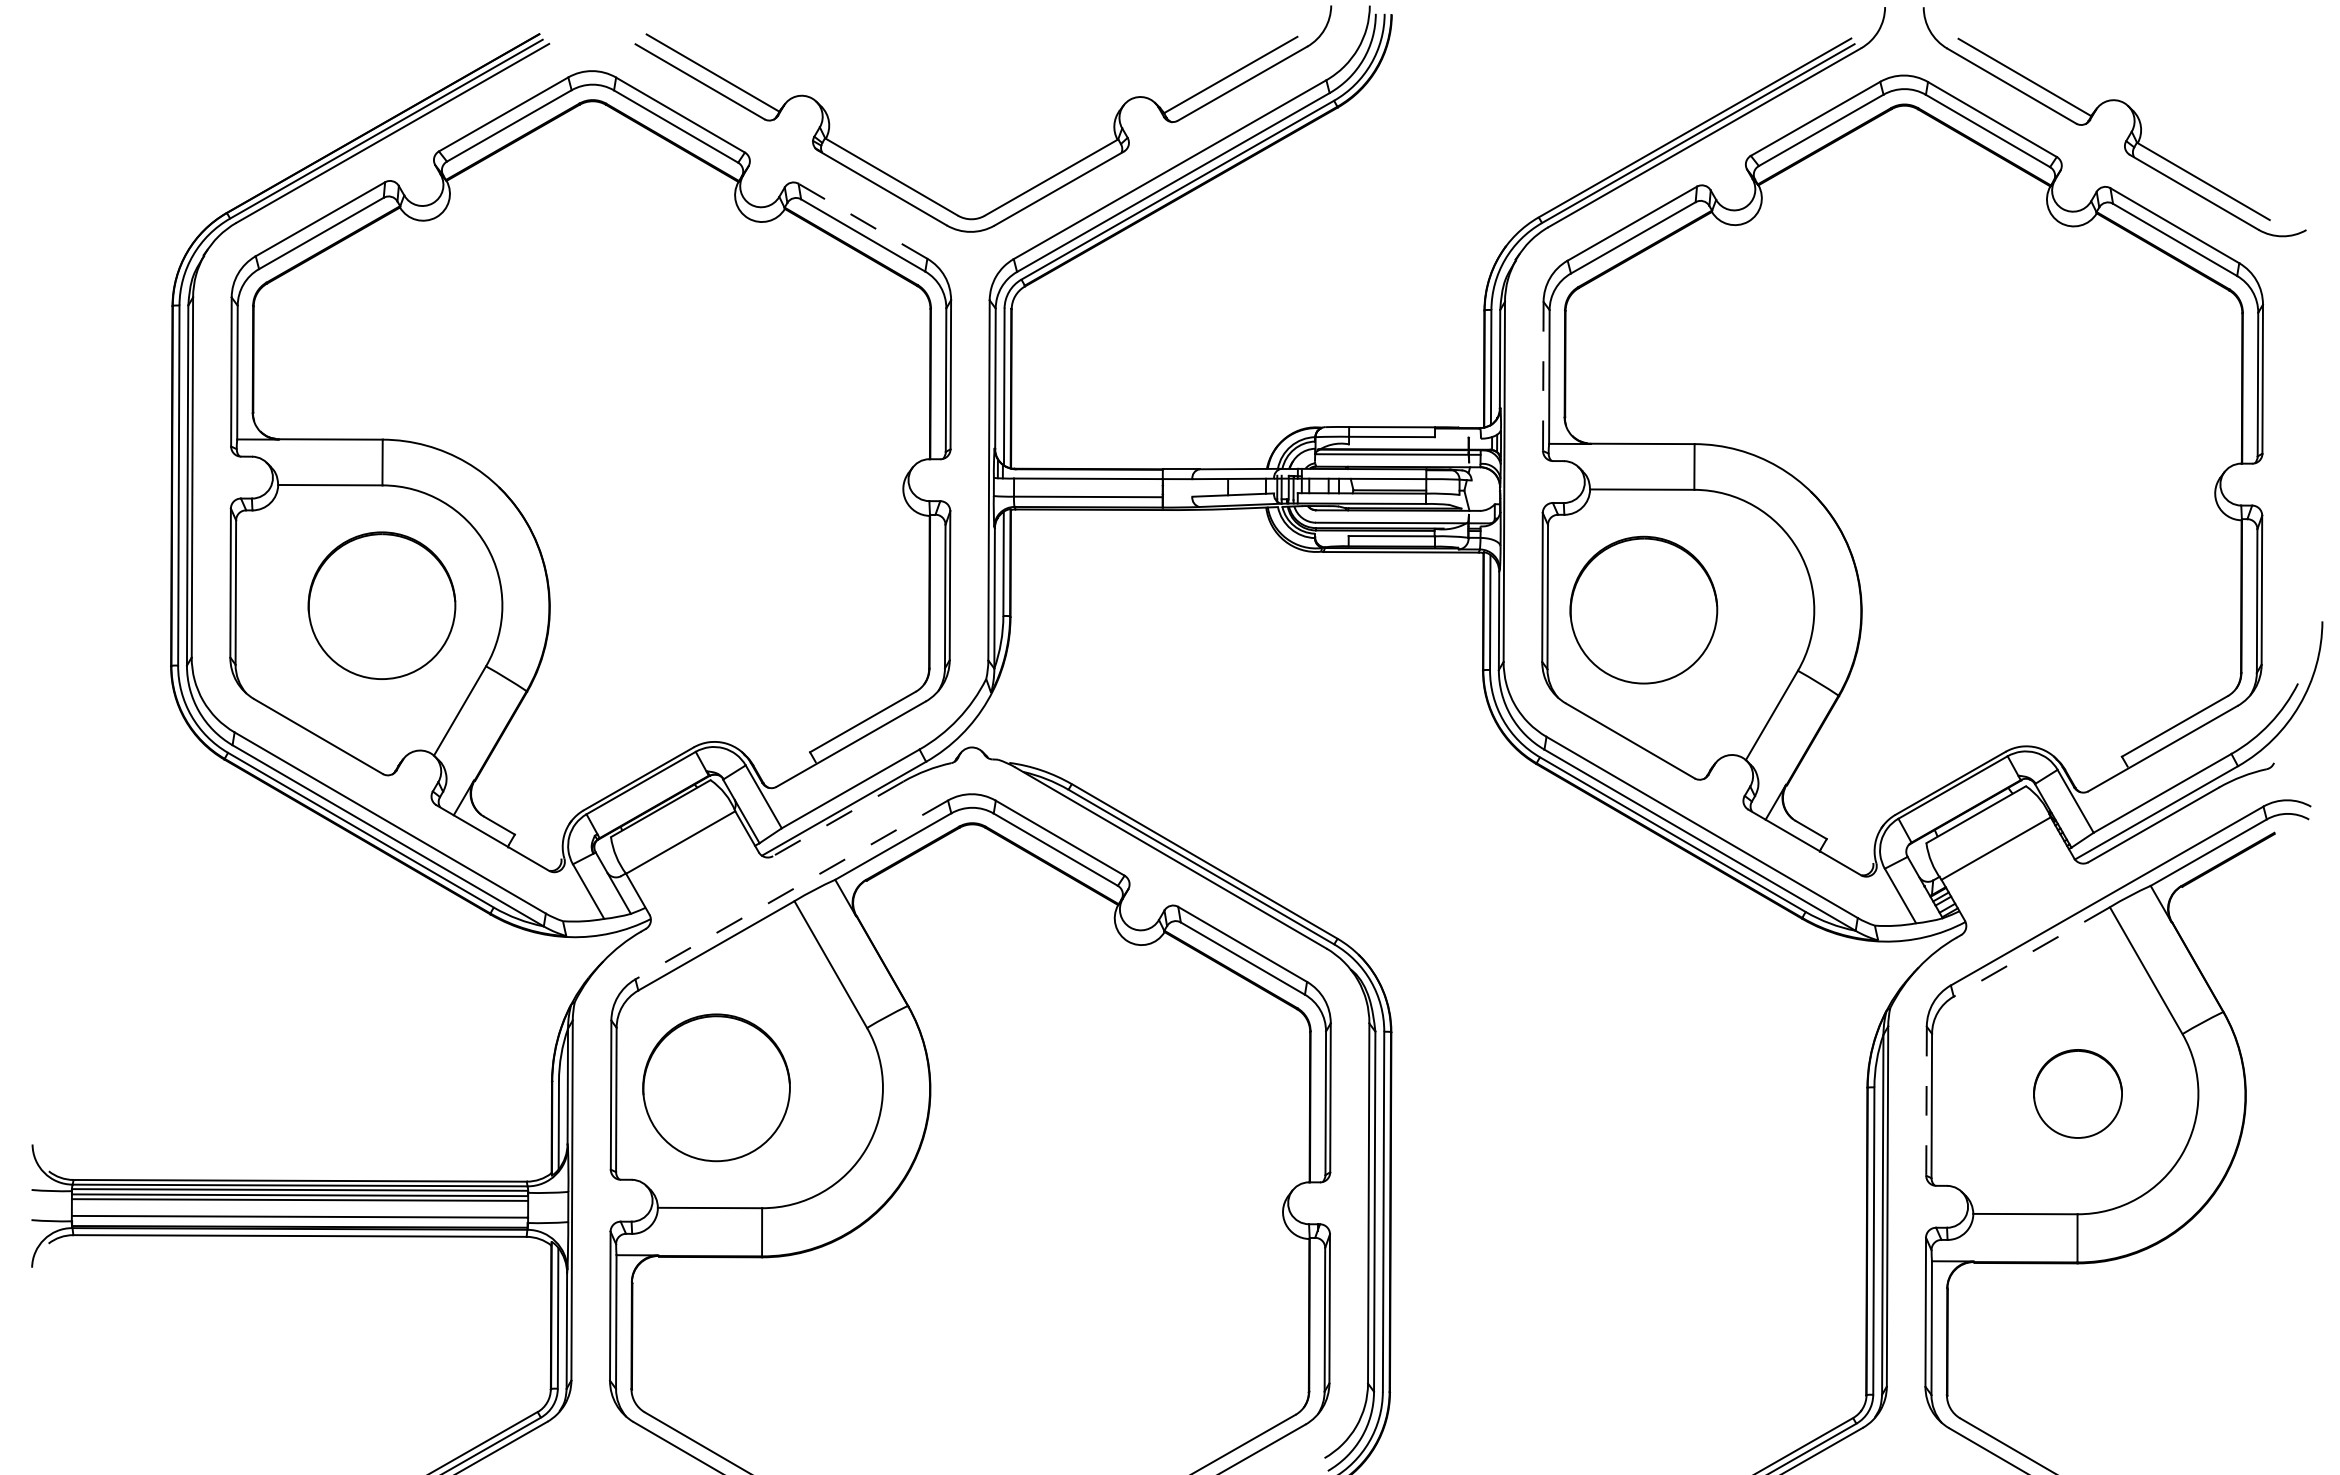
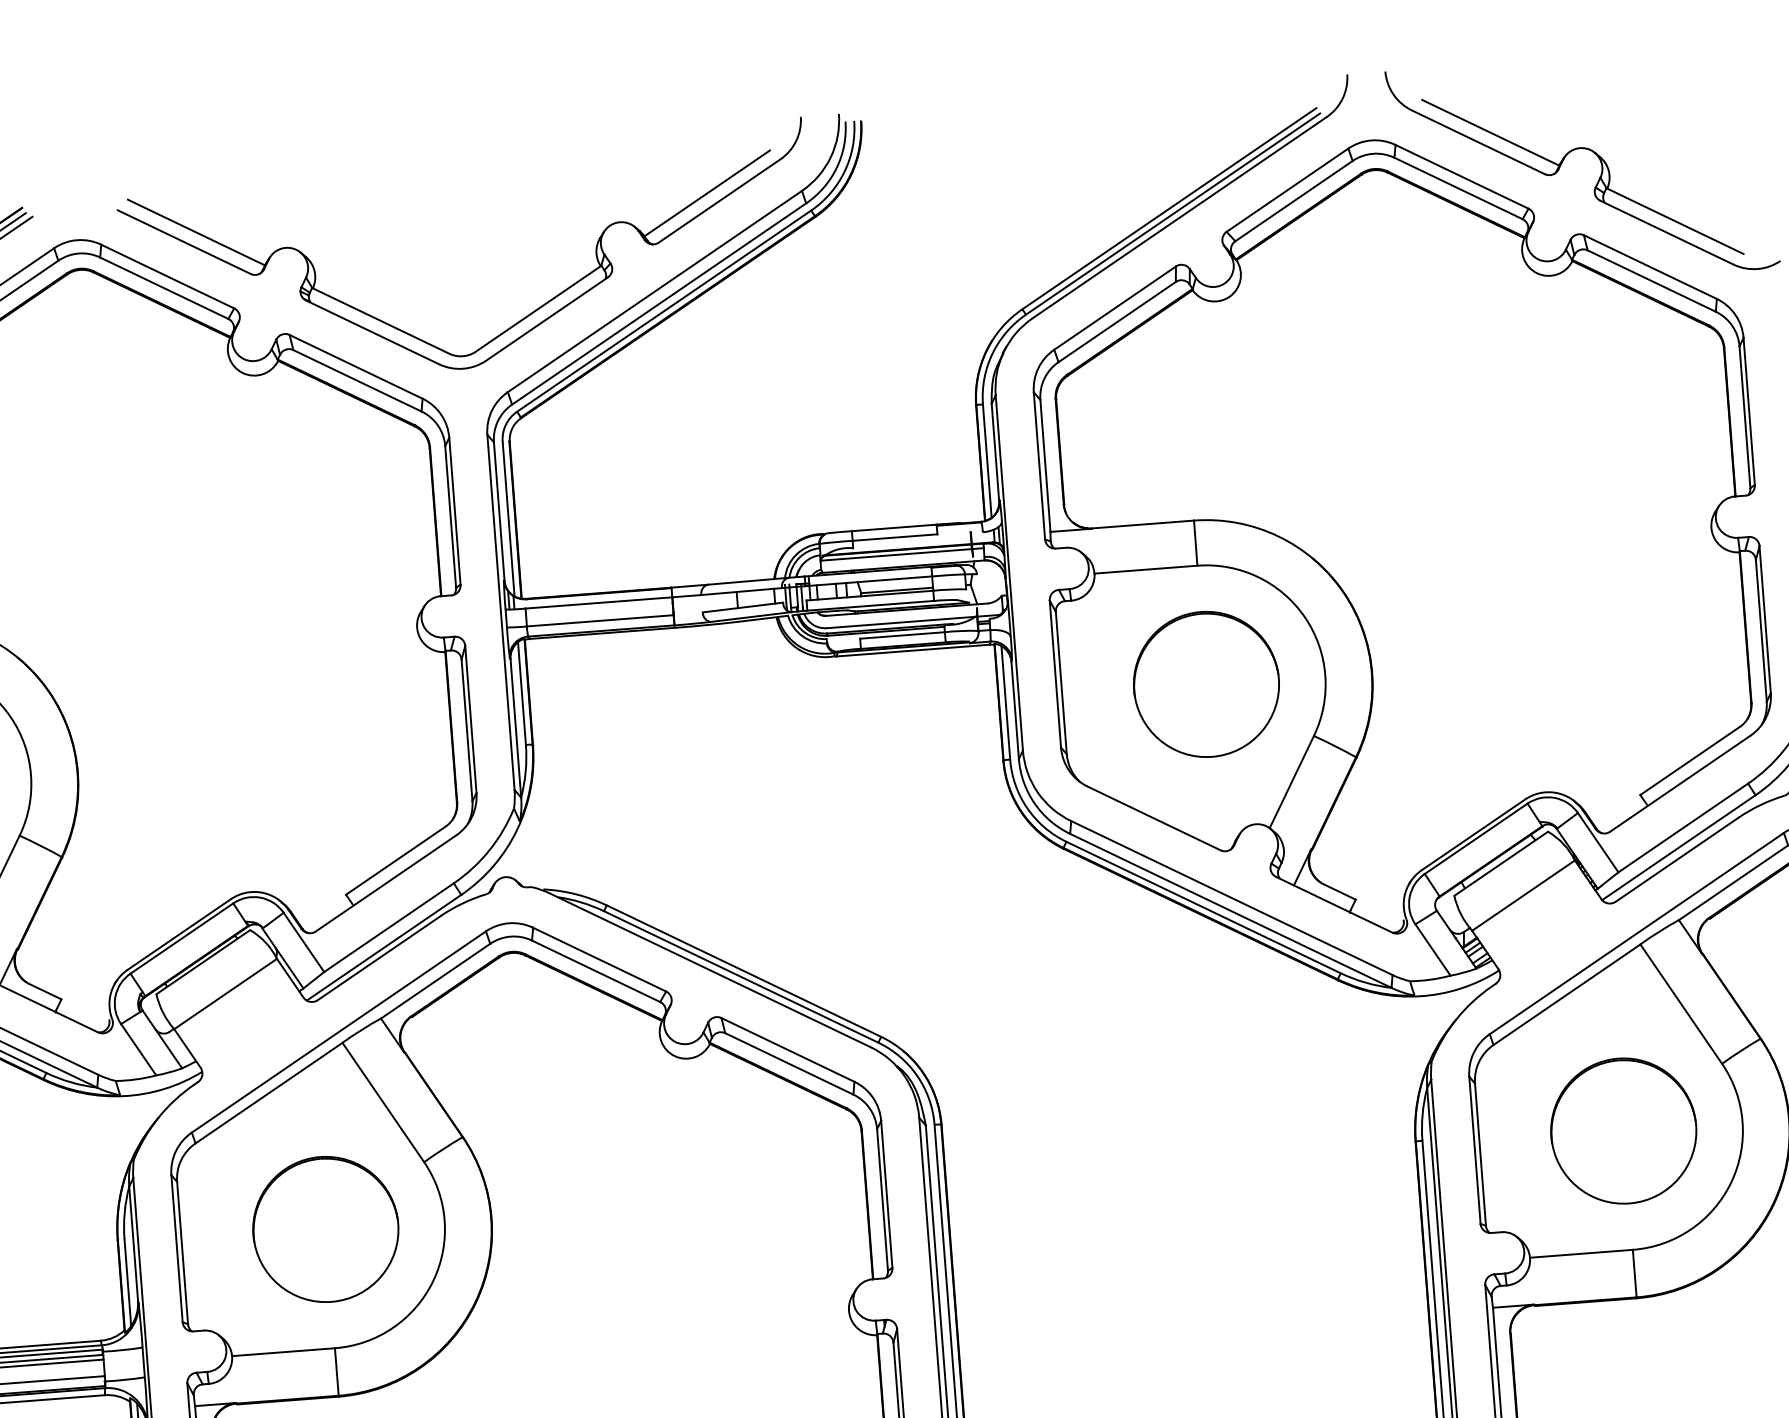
line: (862, 221) -> (355, 367), dashed -> solid
line: (1543, 376) -> (1039, 465), dashed -> solid
part: (1643, 609) -> (1206, 683), moved
line: (837, 819) -> (378, 958), dashed -> solid
line: (791, 890) -> (338, 1032), dashed -> solid
line: (2031, 951) -> (1566, 994), dashed -> solid
part: (716, 1087) -> (325, 1229), moved
part: (2077, 1093) -> (1623, 1130), size x1.67
line: (1926, 1101) -> (1474, 1150), dashed -> solid

